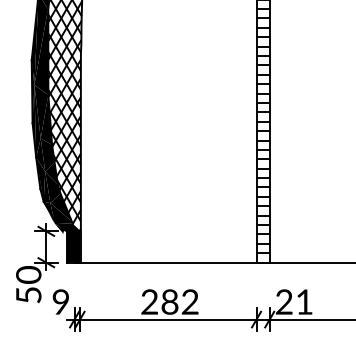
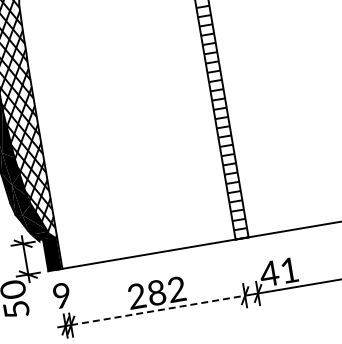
text: (60, 301) -> (61, 295), moved
text: (283, 301) -> (268, 273), 21 -> 41
line: (168, 319) -> (158, 310), solid -> dashed

